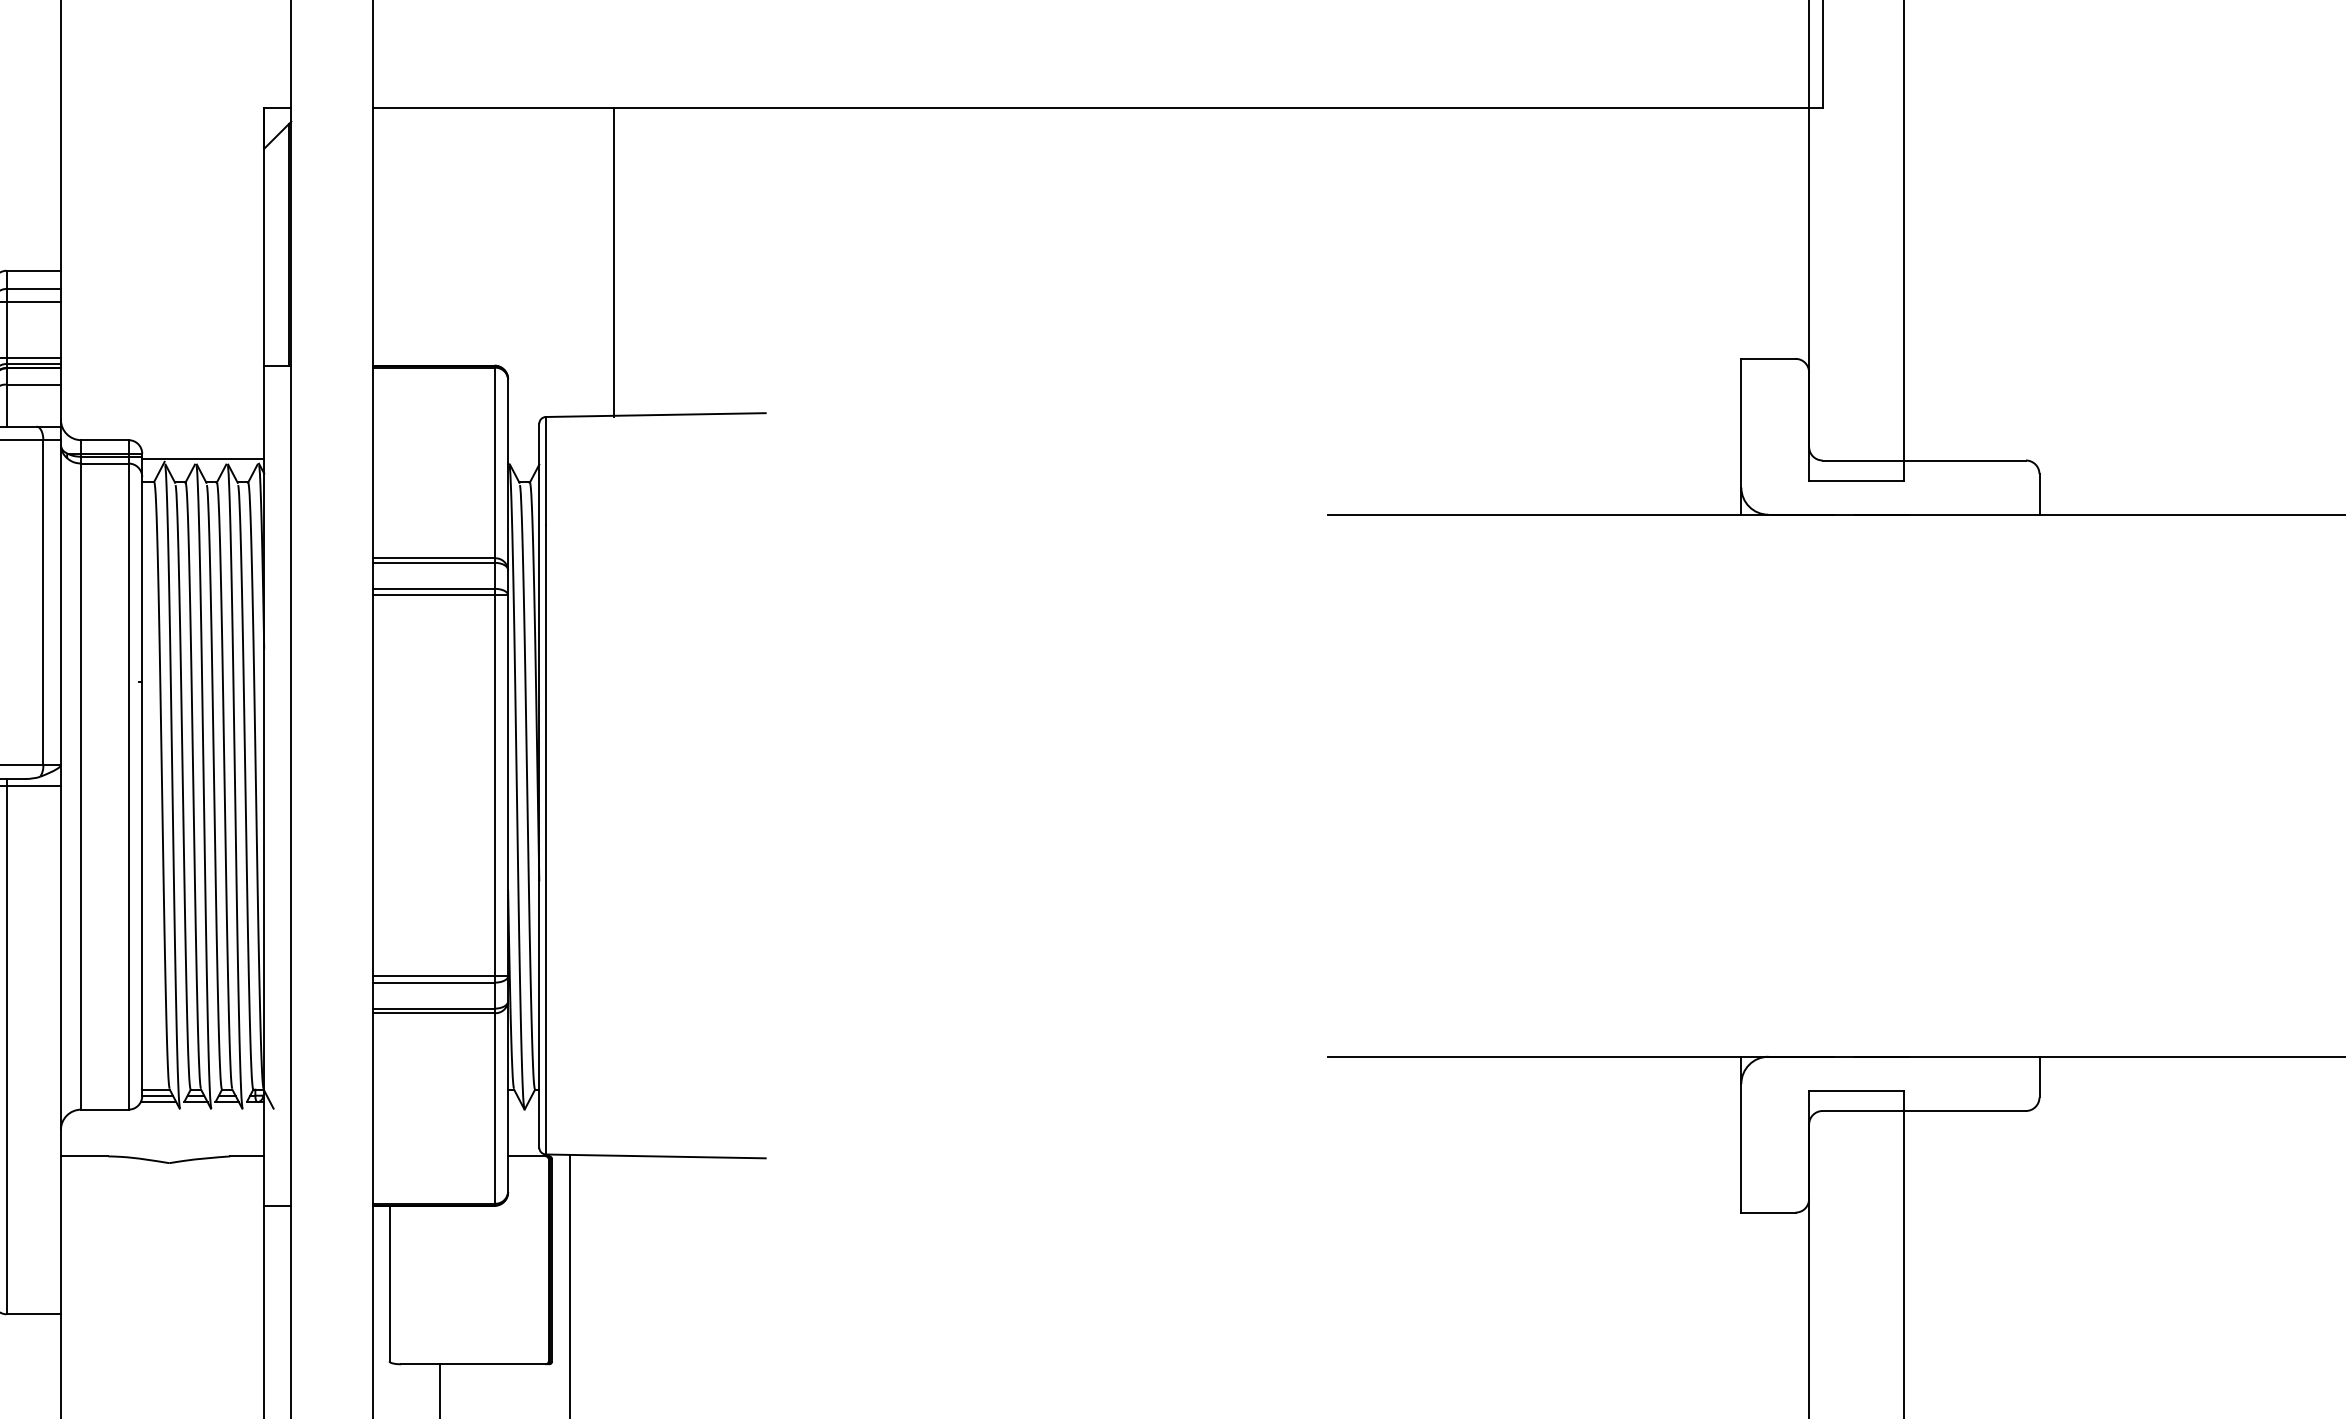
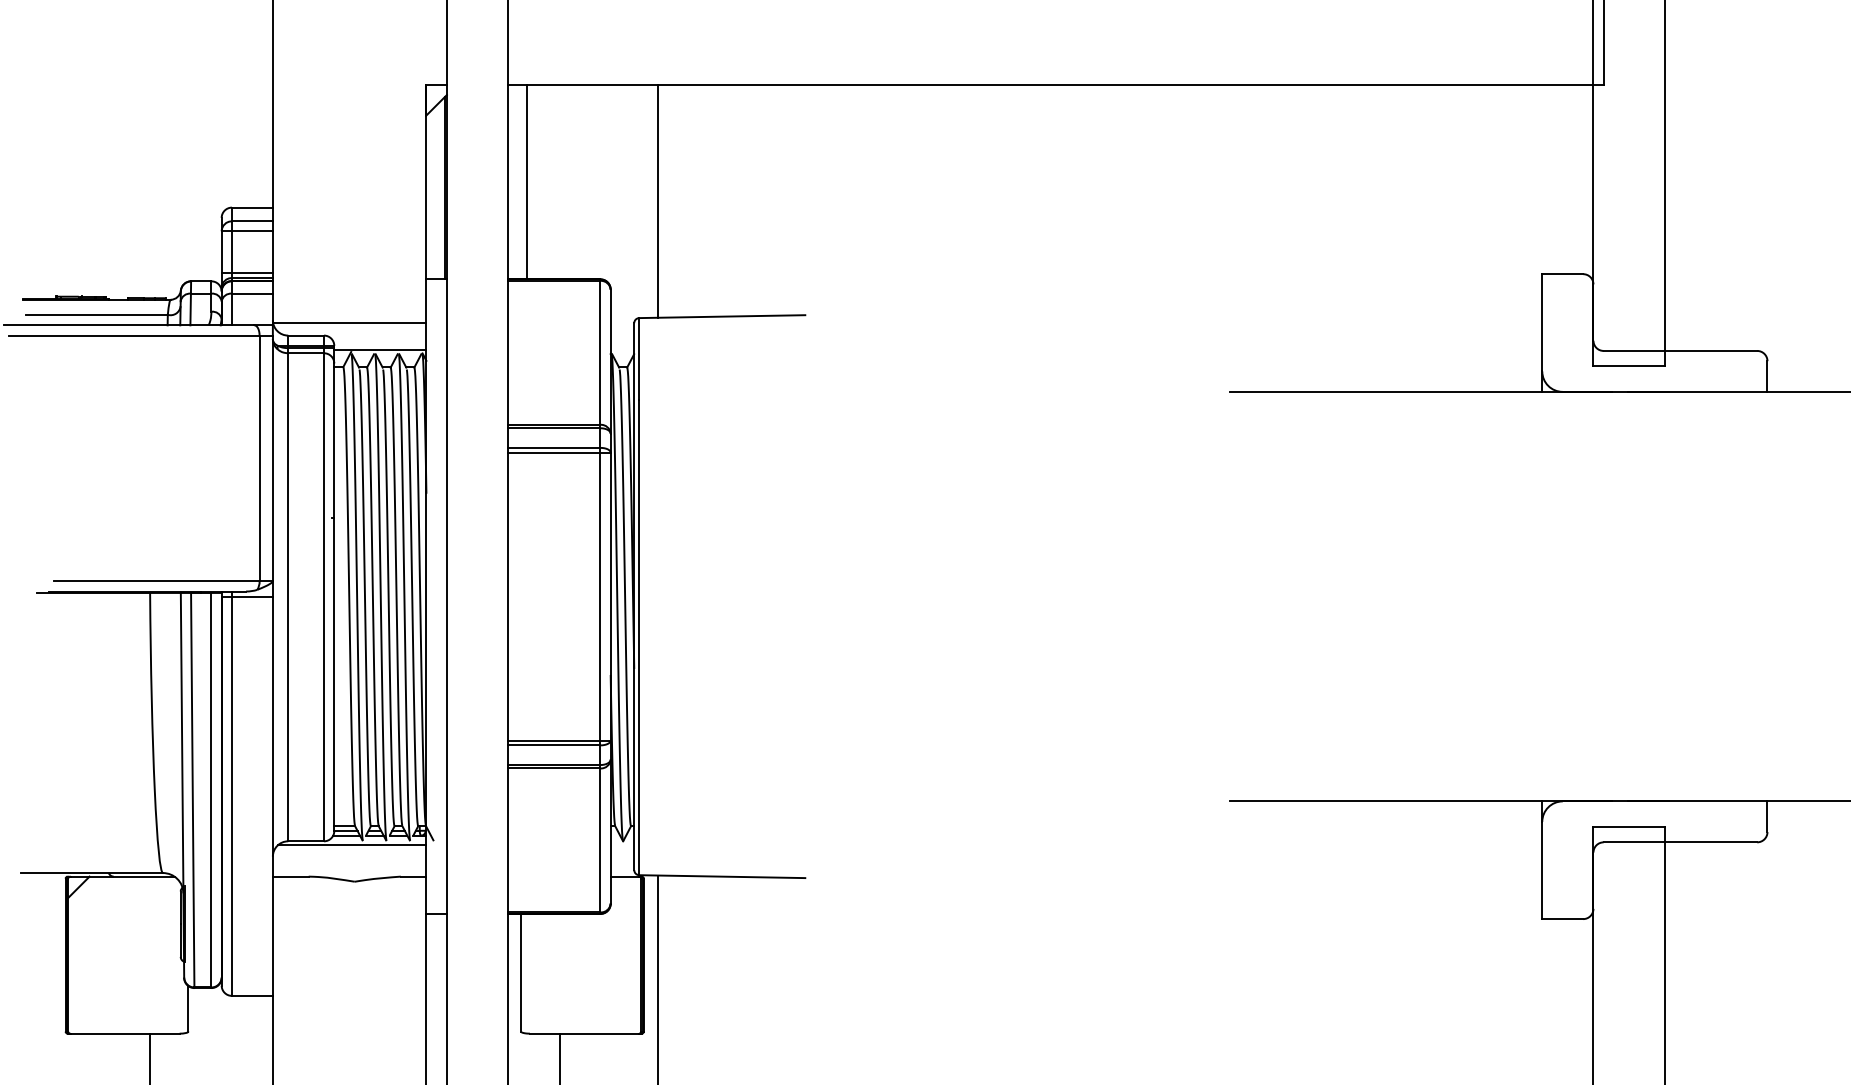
line: (396, 236) -> (526, 181), added
line: (613, 261) -> (657, 200), moved
line: (162, 422) -> (349, 322), added
line: (166, 1113) -> (352, 844), added

